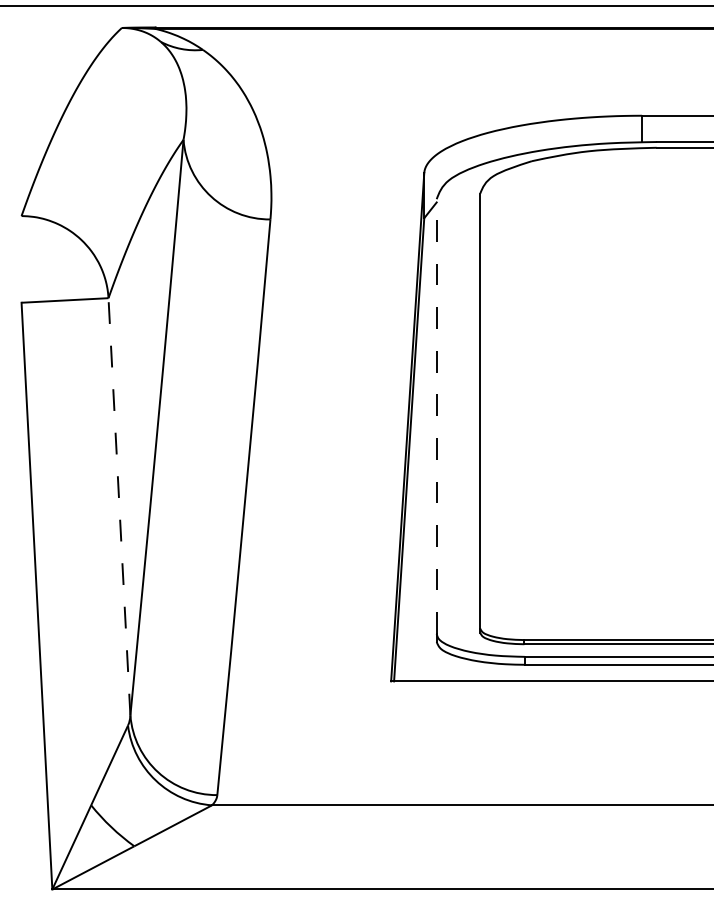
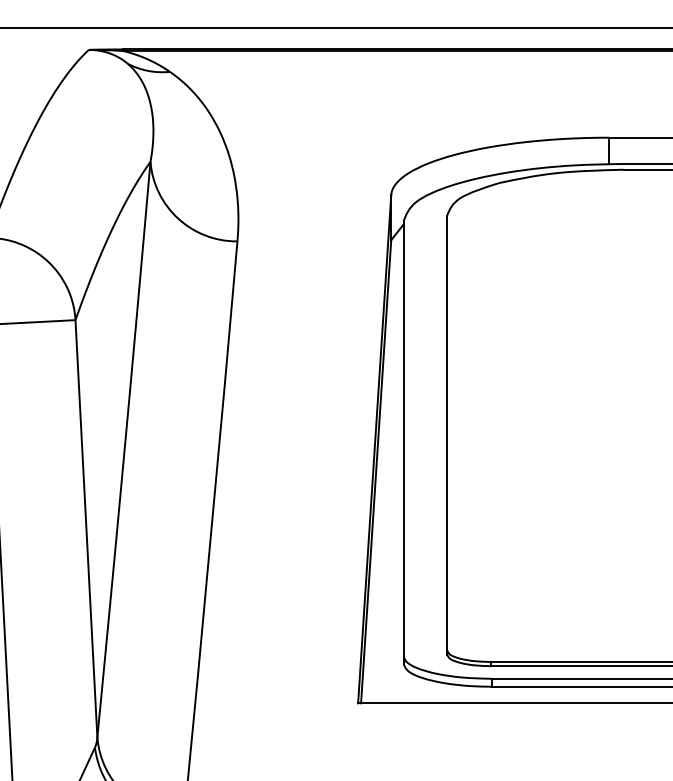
line: (436, 416) -> (403, 438), dashed -> solid
line: (119, 506) -> (86, 528), dashed -> solid

